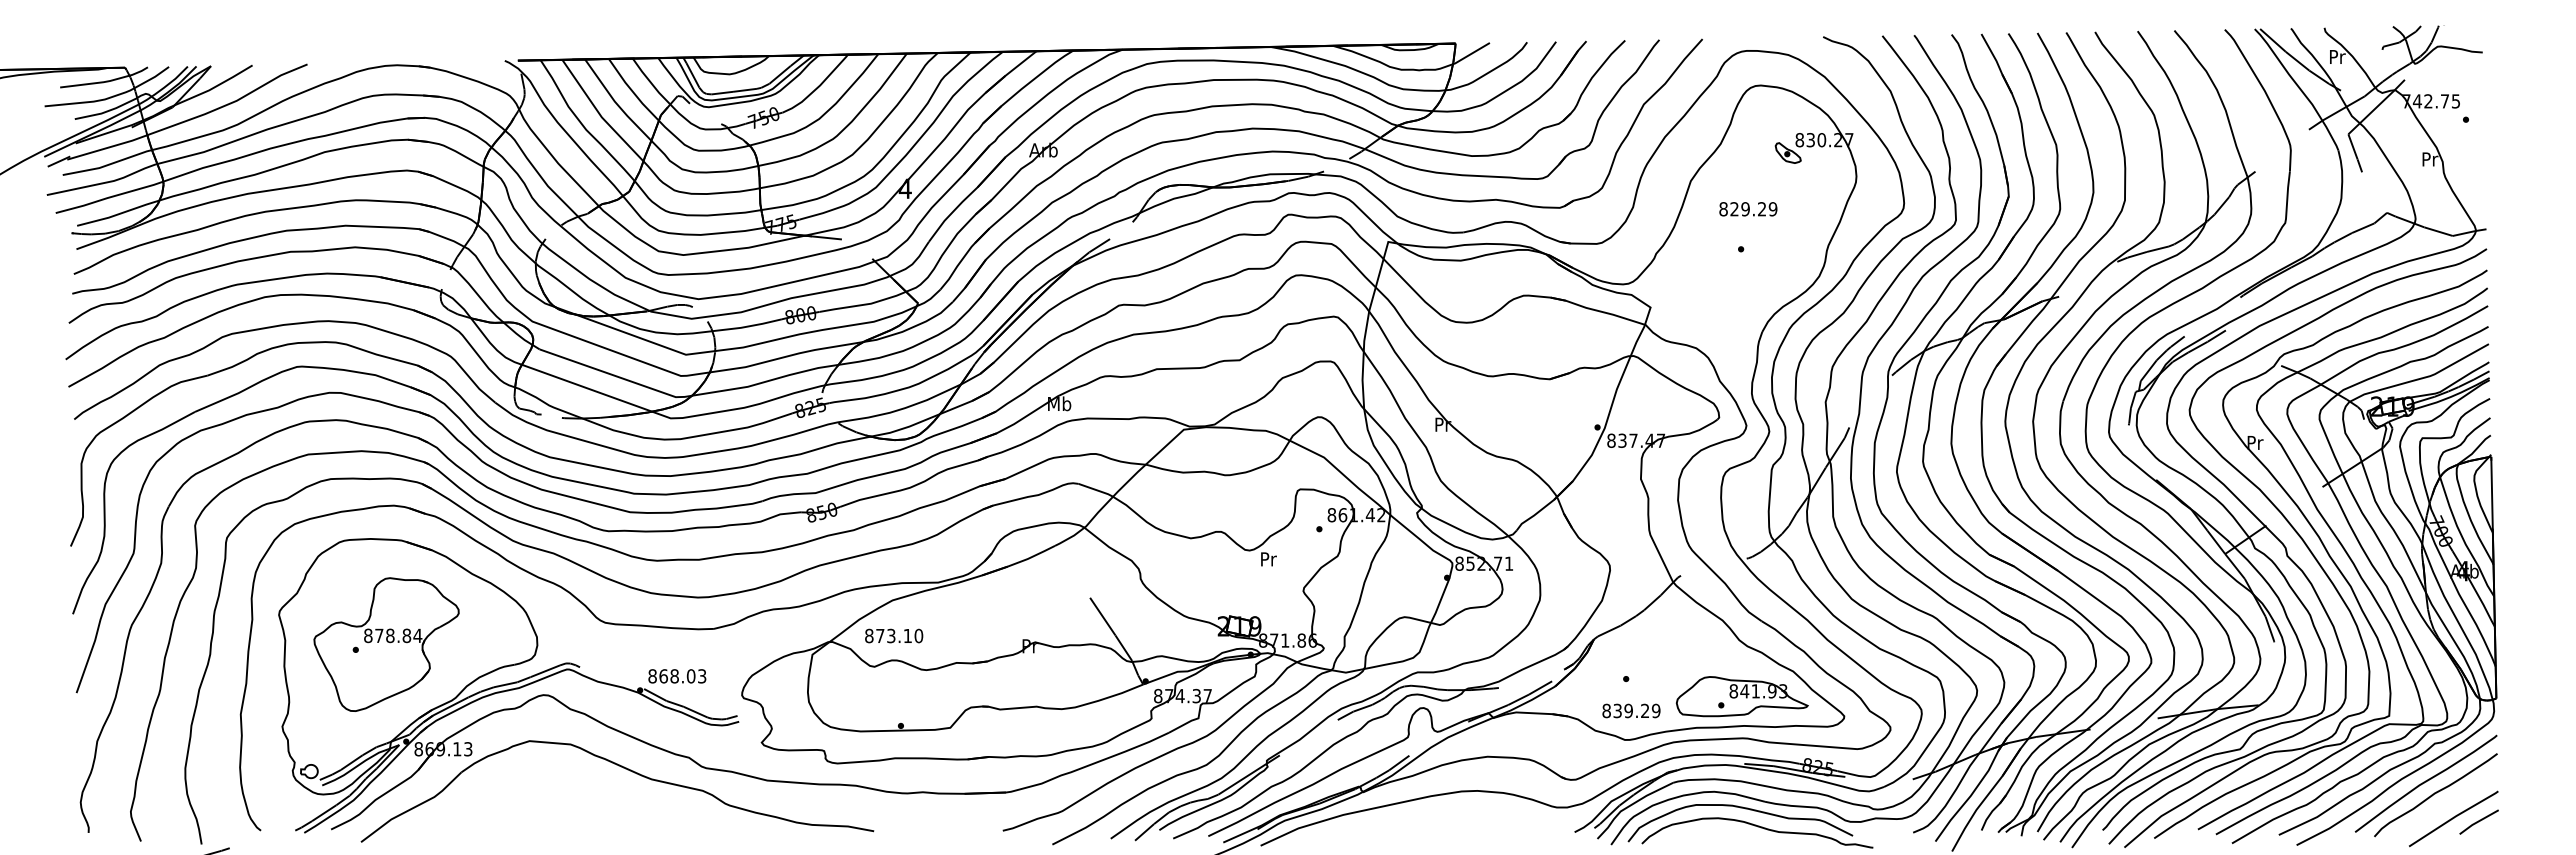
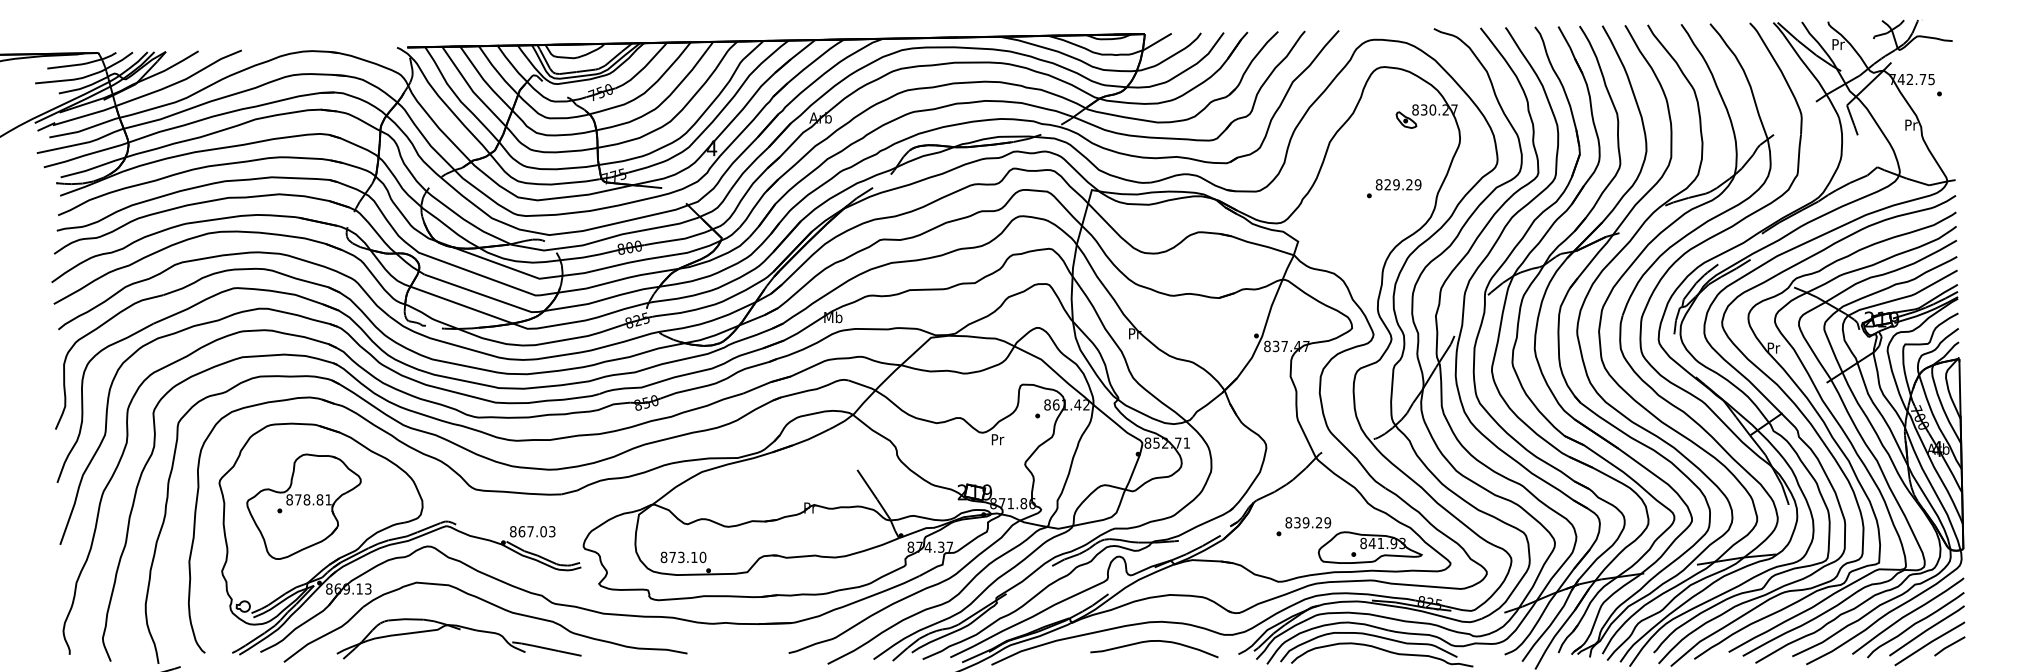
text: (1748, 209) -> (1398, 184), moved
text: (417, 635) -> (328, 499), 878.84 -> 878.81
text: (894, 635) -> (683, 557), moved
text: (674, 676) -> (530, 531), 868.03 -> 867.03
text: (1631, 710) -> (1308, 522), moved
part: (584, 801) -> (459, 630), added
line: (2450, 802) -> (1927, 630), added
curve: (1467, 816) -> (1154, 641), added

